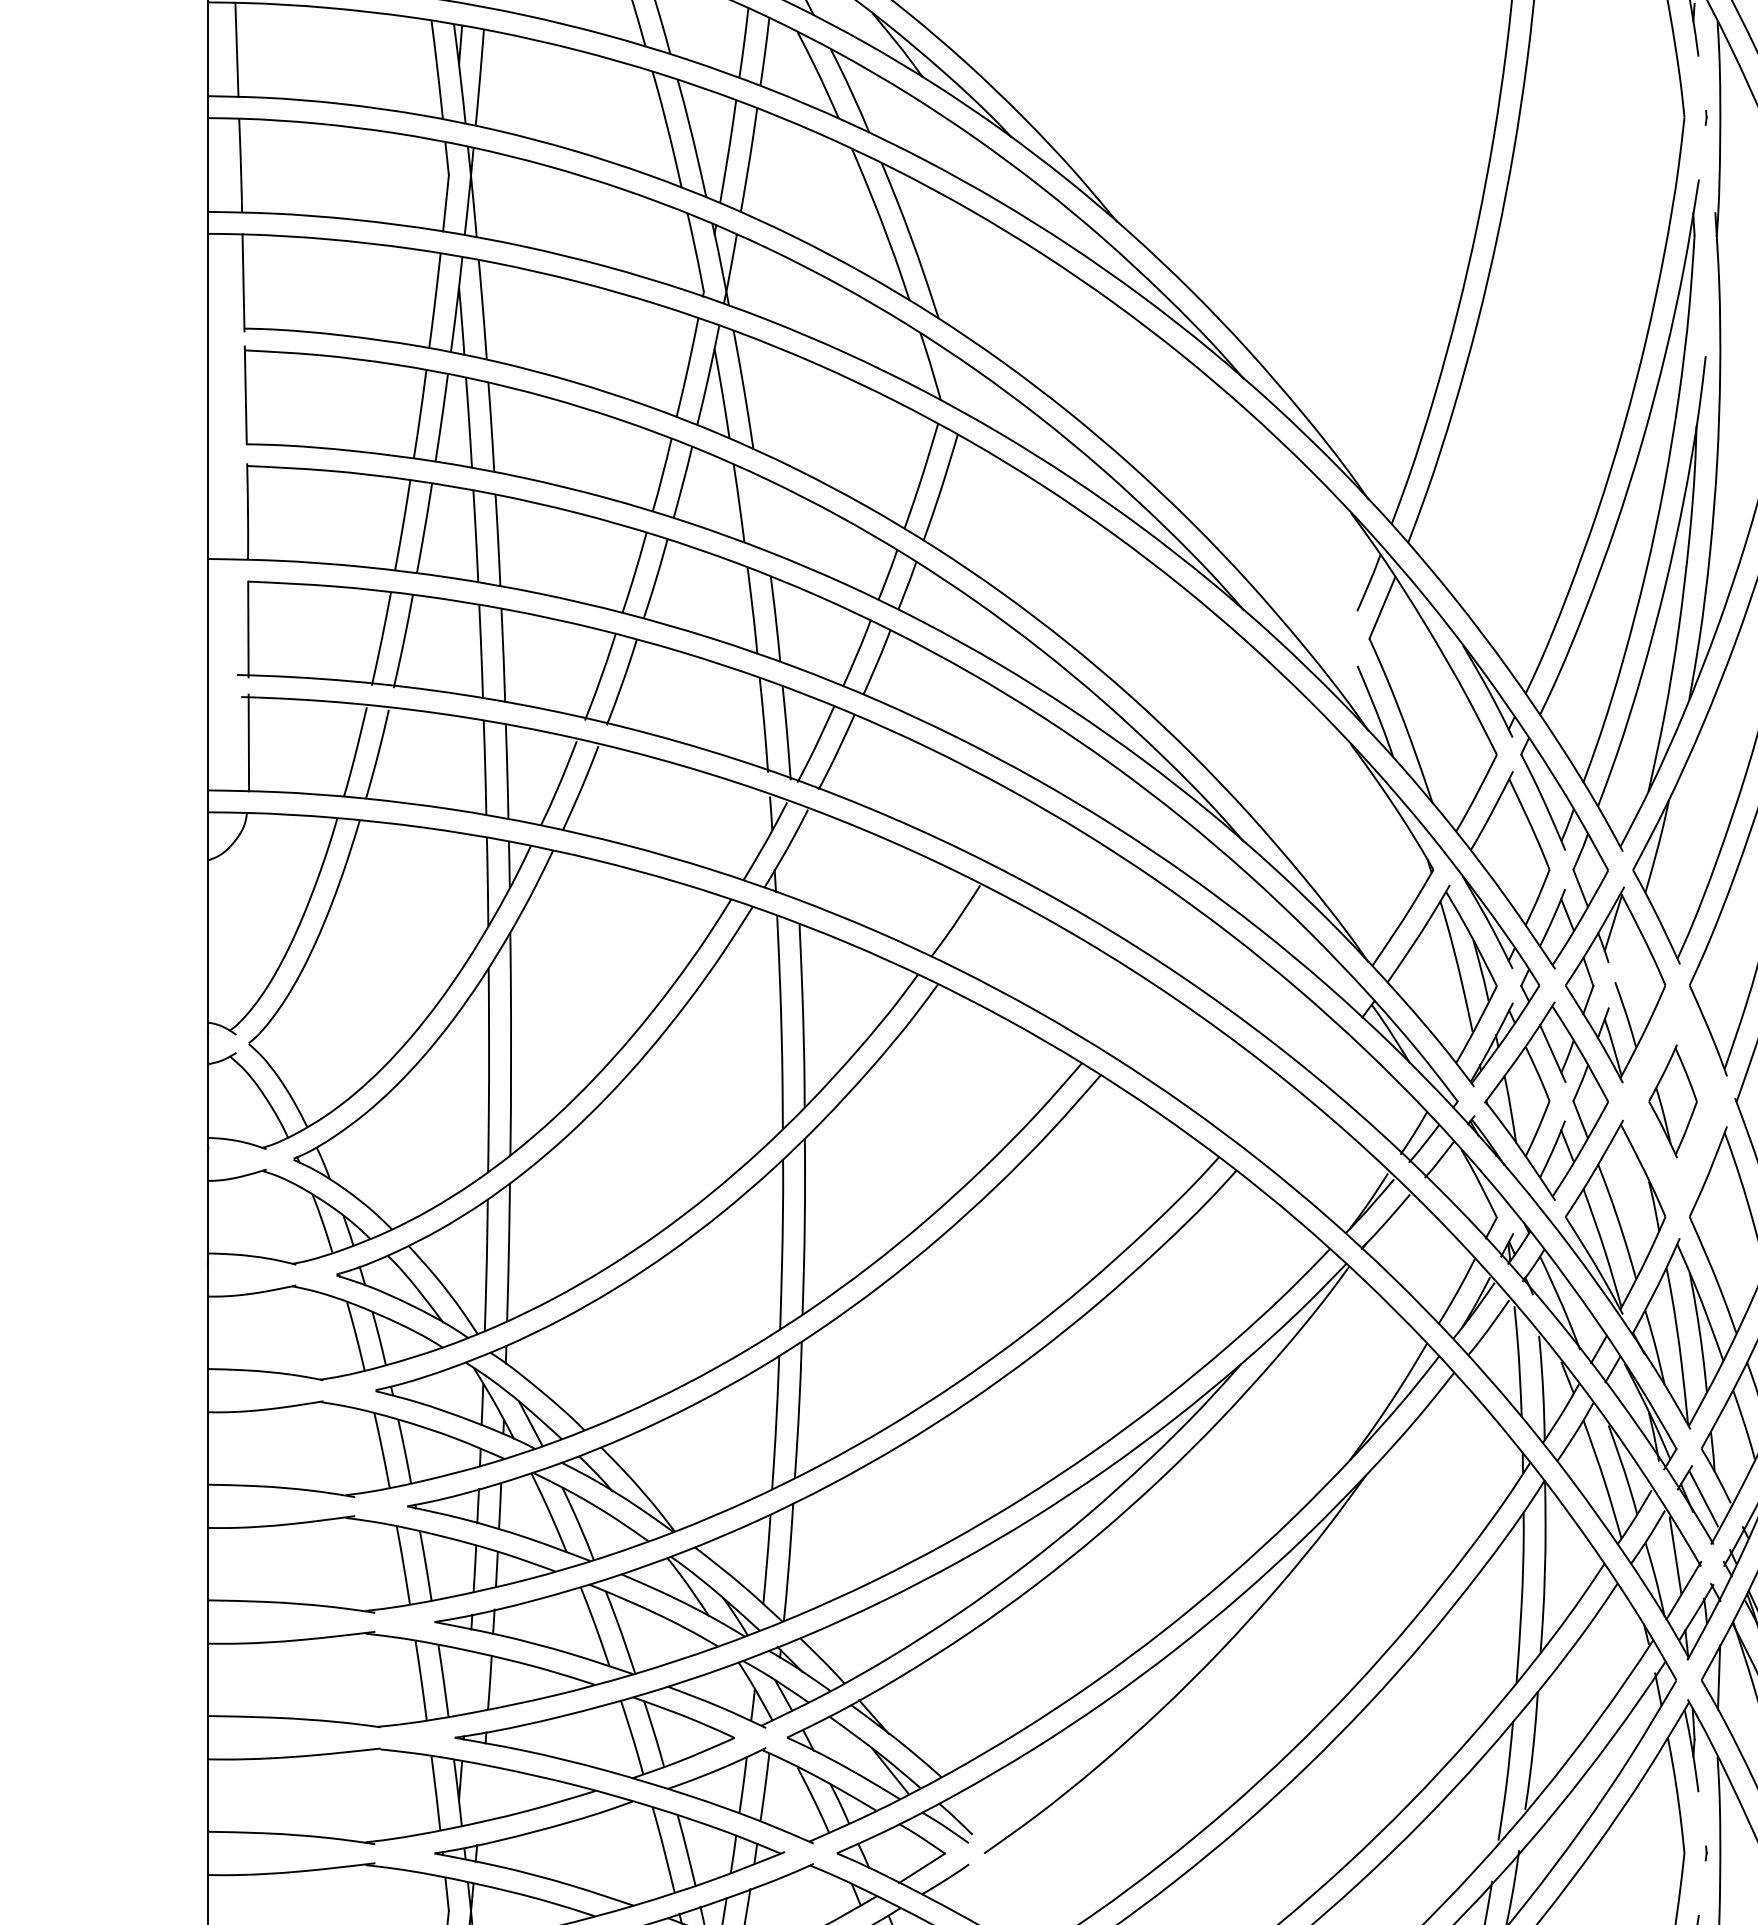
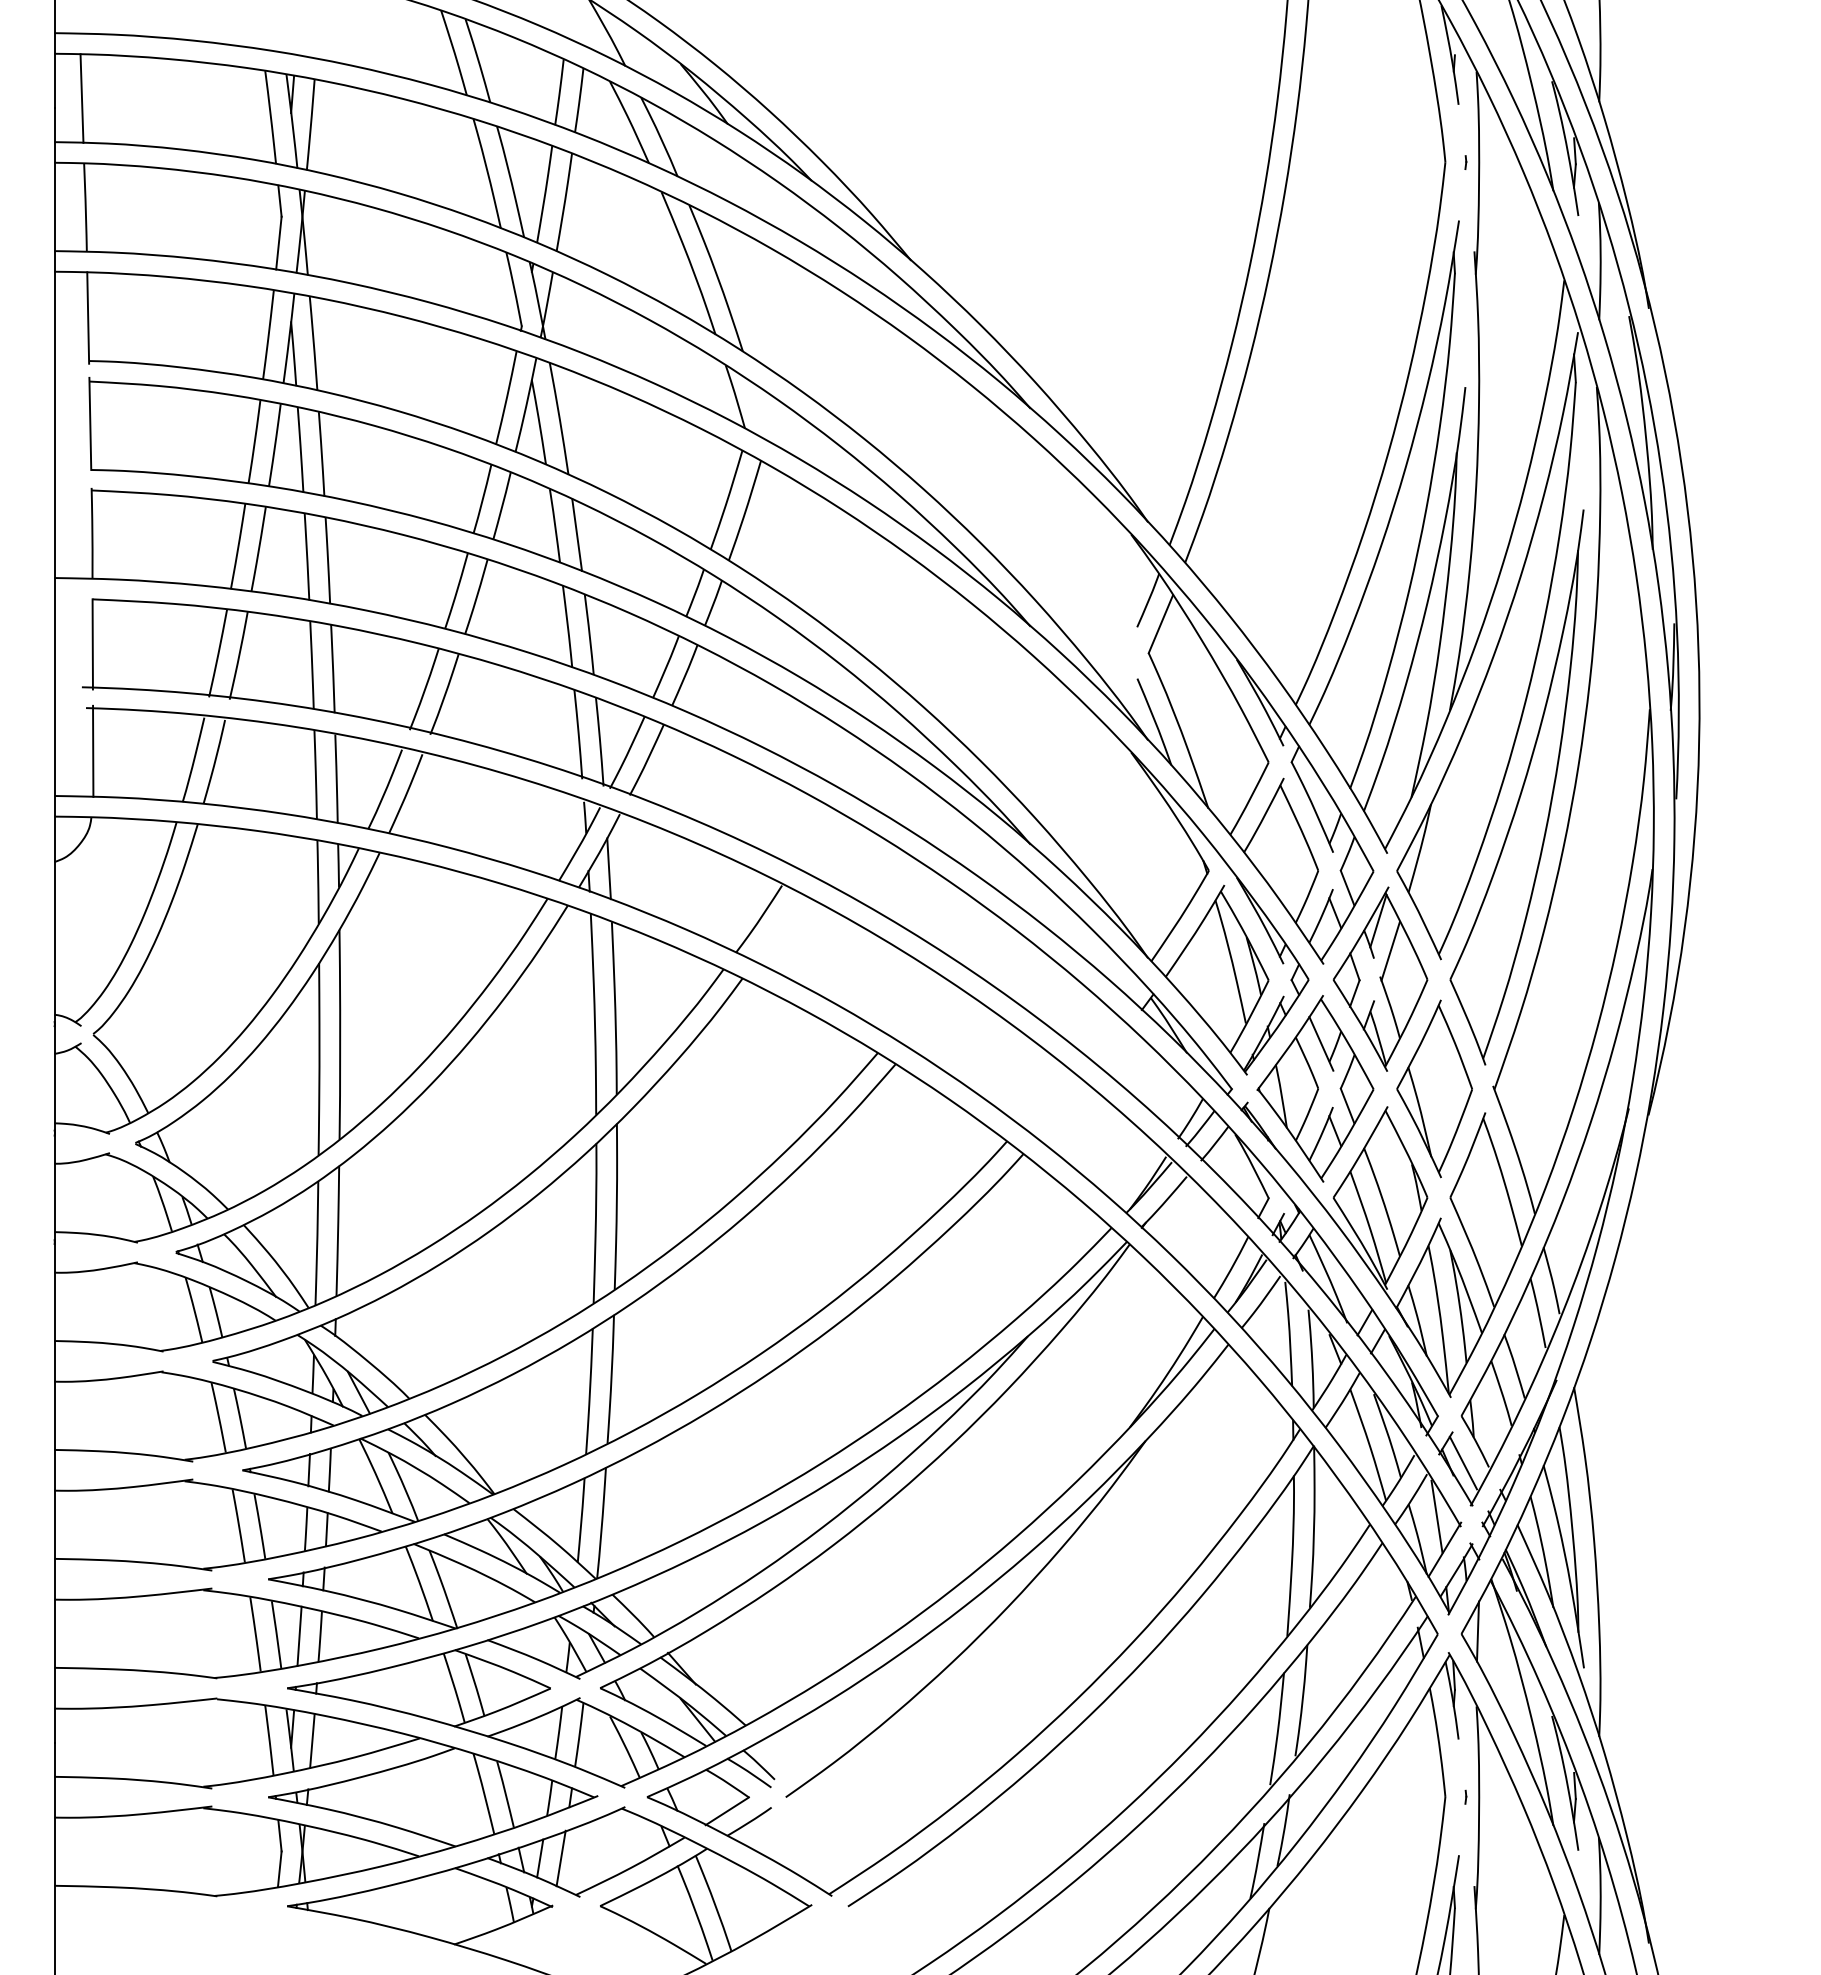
line: (763, 512) -> (577, 534), added
line: (795, 867) -> (608, 868), added
line: (1626, 954) -> (1390, 950), added
part: (1672, 1100) -> (1434, 1088), size x1.67
line: (467, 1681) -> (299, 1635), added
line: (481, 1793) -> (312, 1740), added

